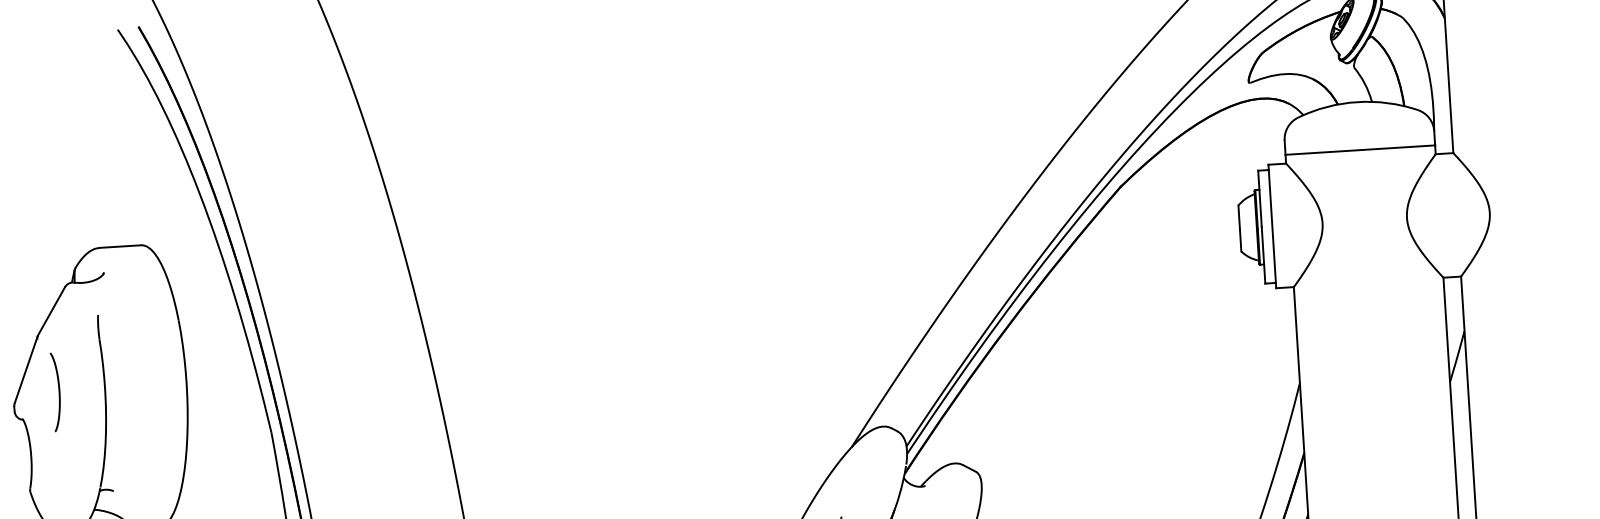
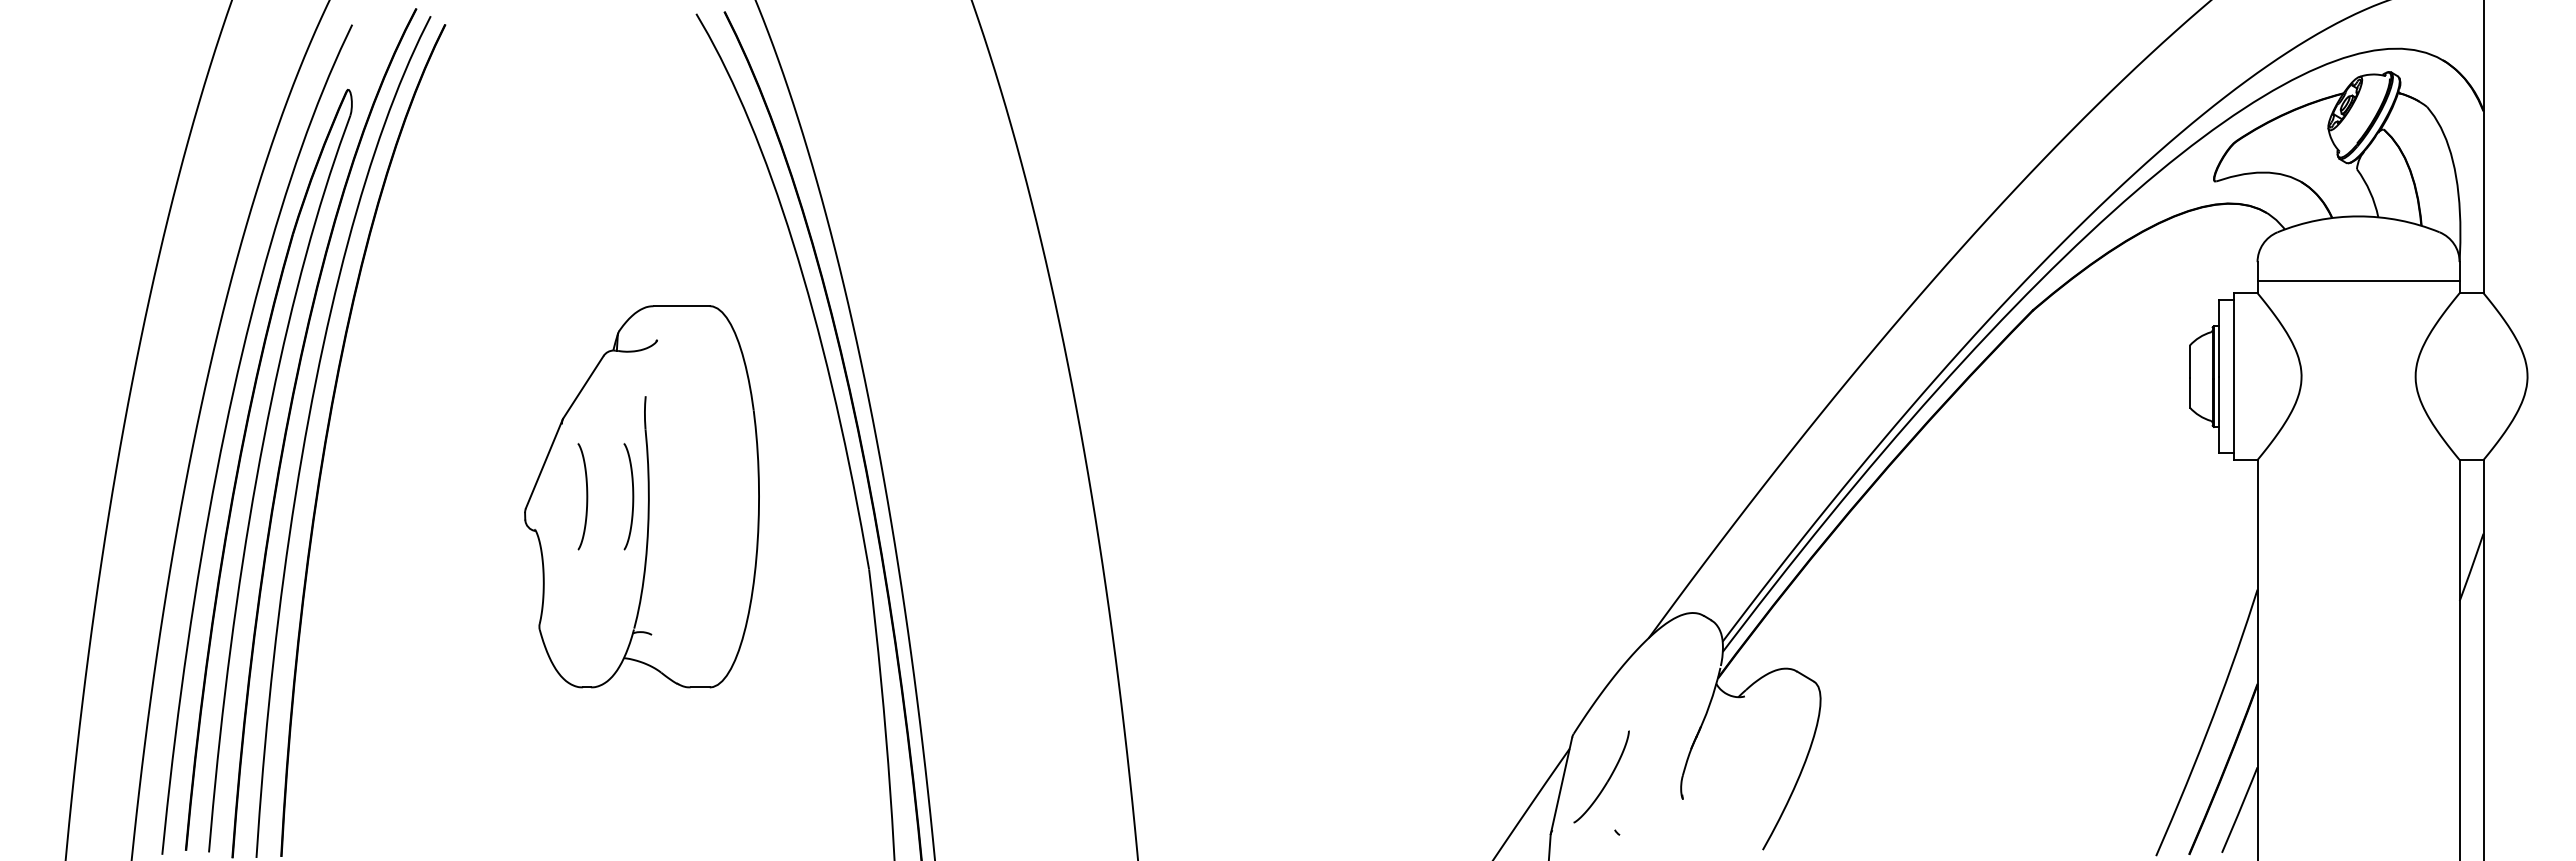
curve: (92, 389) -> (632, 496), added

